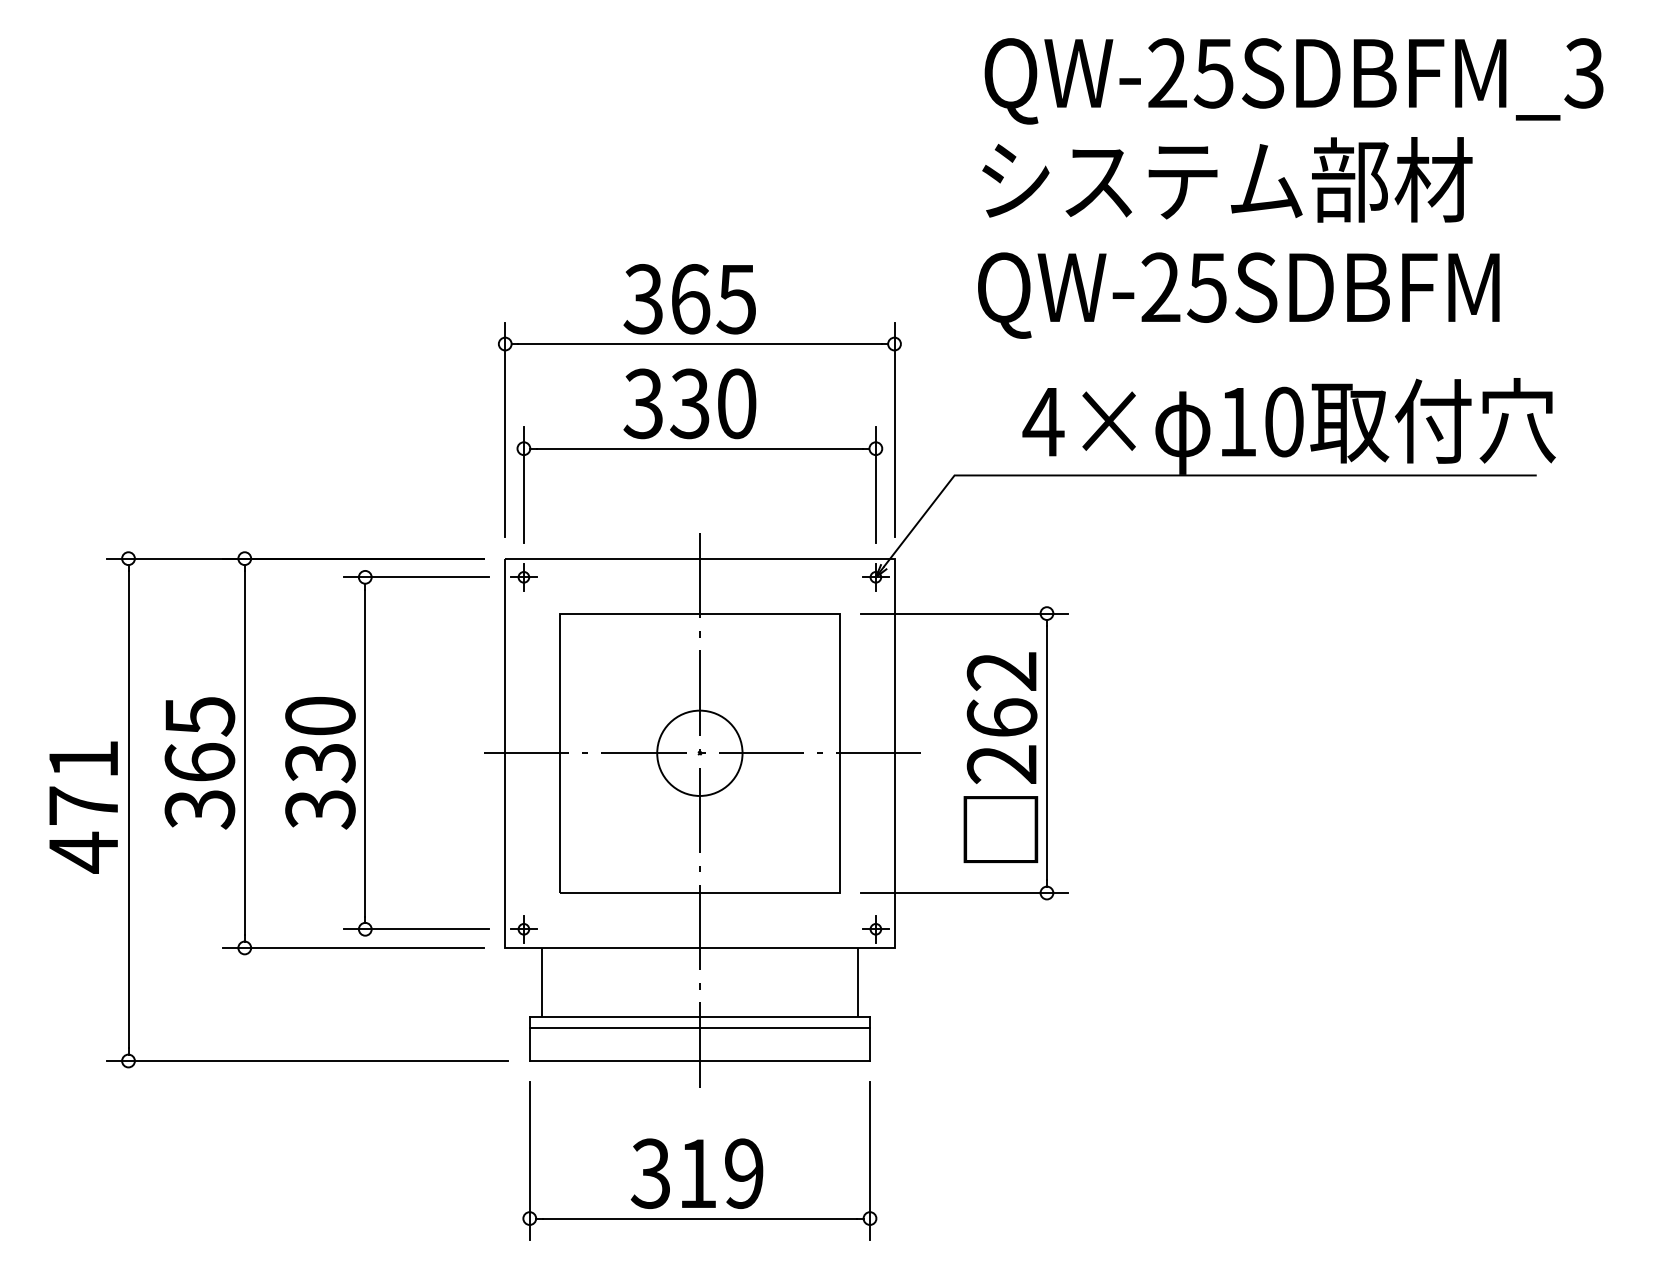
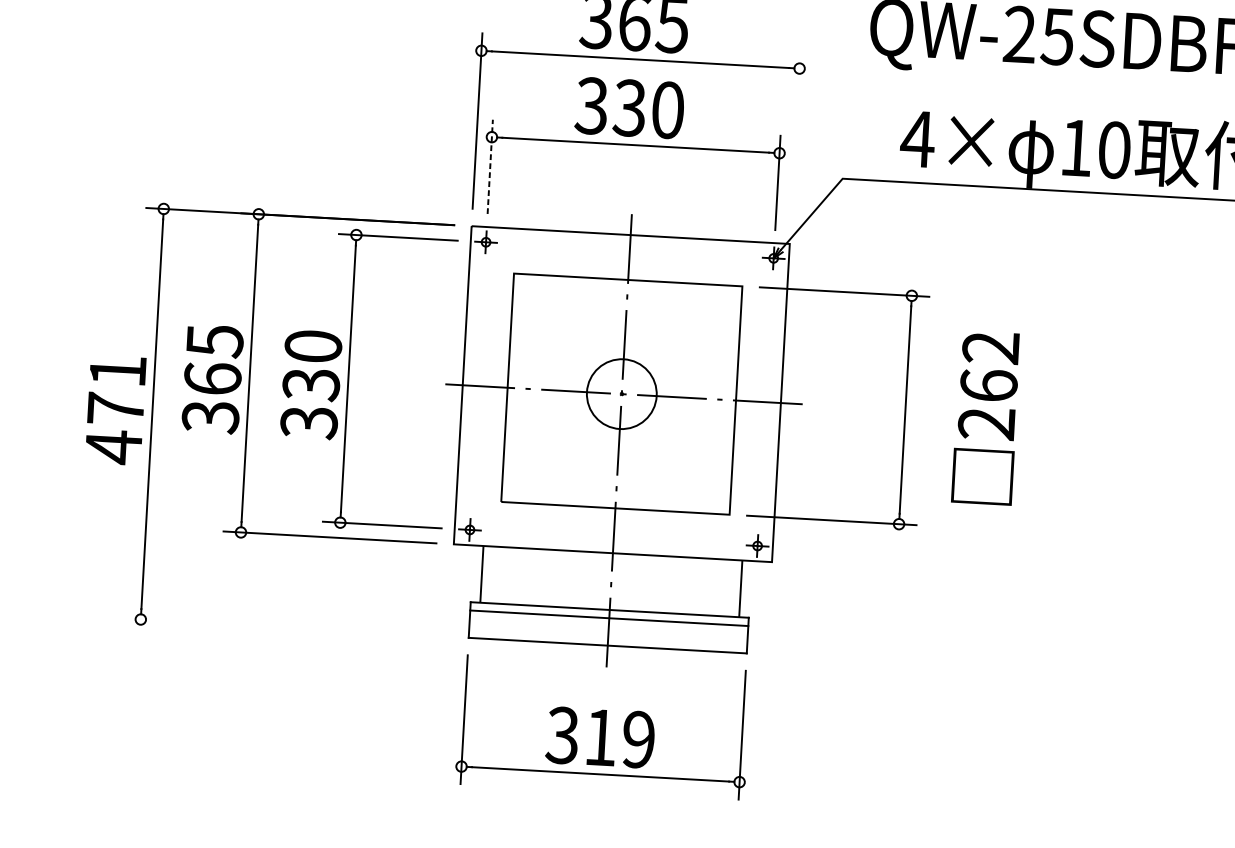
line: (894, 429) -> (795, 138), removed
line: (523, 485) -> (489, 167), solid -> dashed
text: (1000, 757) -> (985, 417), moved
line: (307, 1061) -> (287, 628), removed

